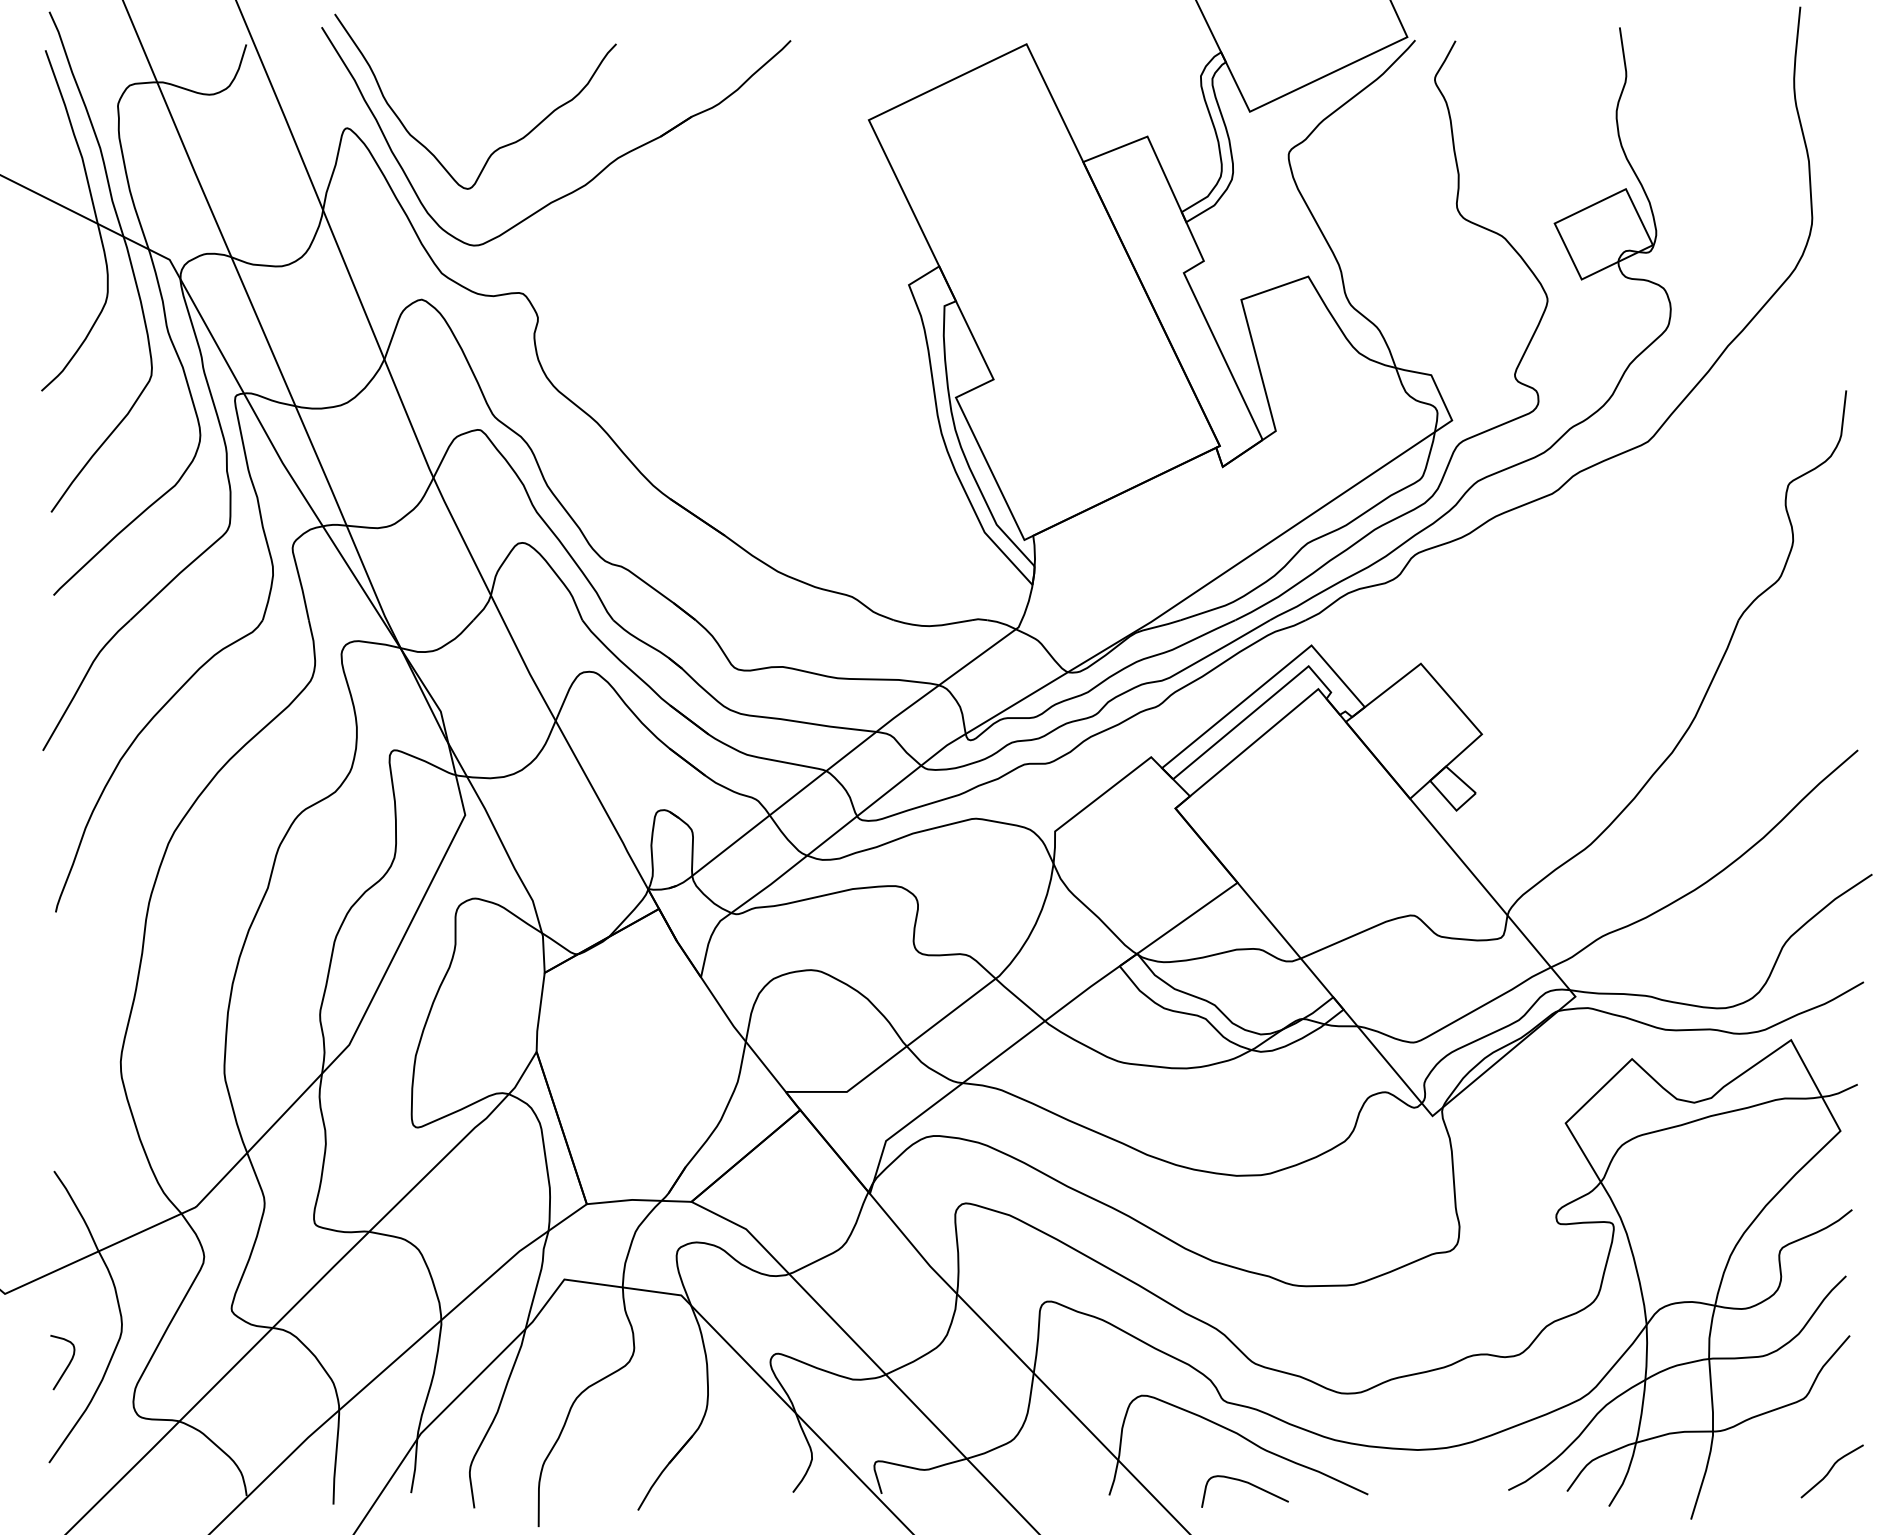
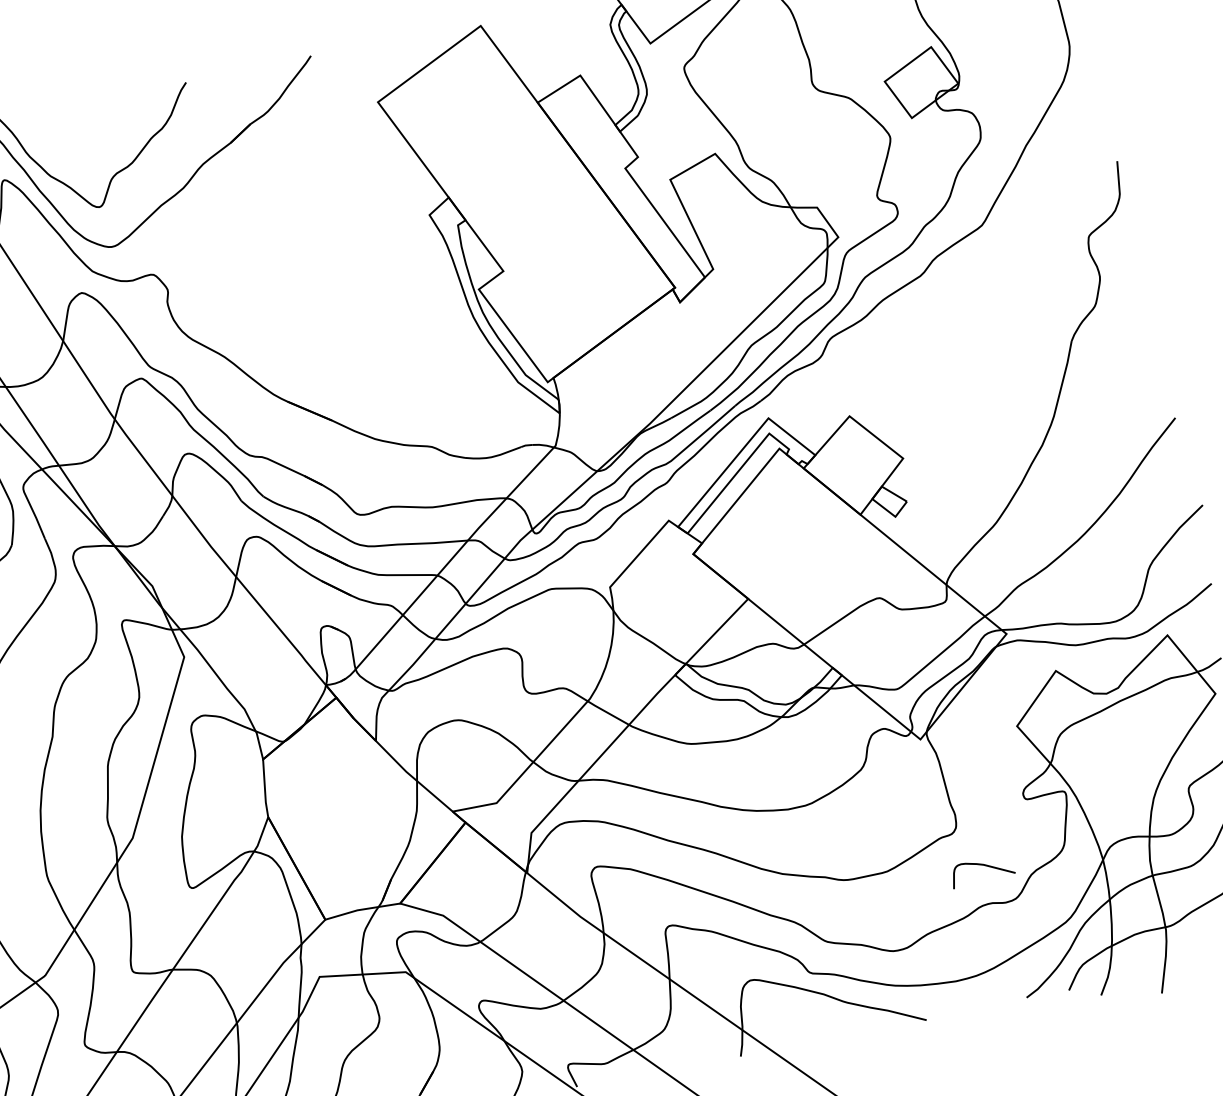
curve: (1246, 1483) -> (982, 865), moved

